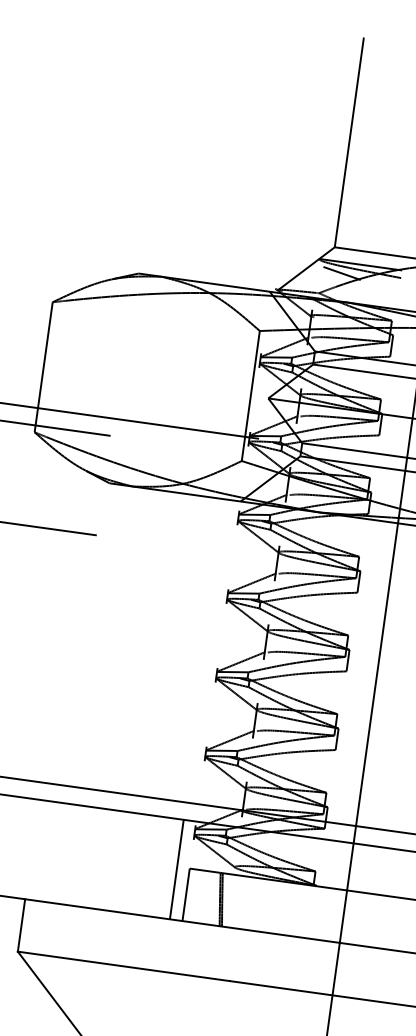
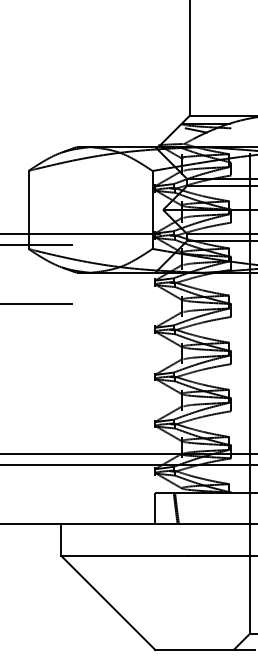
line: (176, 869) -> (147, 494), removed

